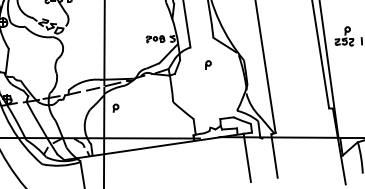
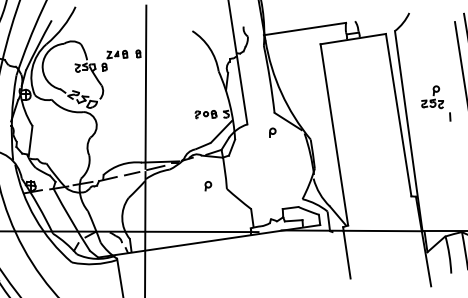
part: (344, 36) -> (432, 97), moved
part: (208, 64) -> (272, 132), moved
part: (116, 108) -> (208, 186), moved
line: (247, 157) -> (314, 254), removed

